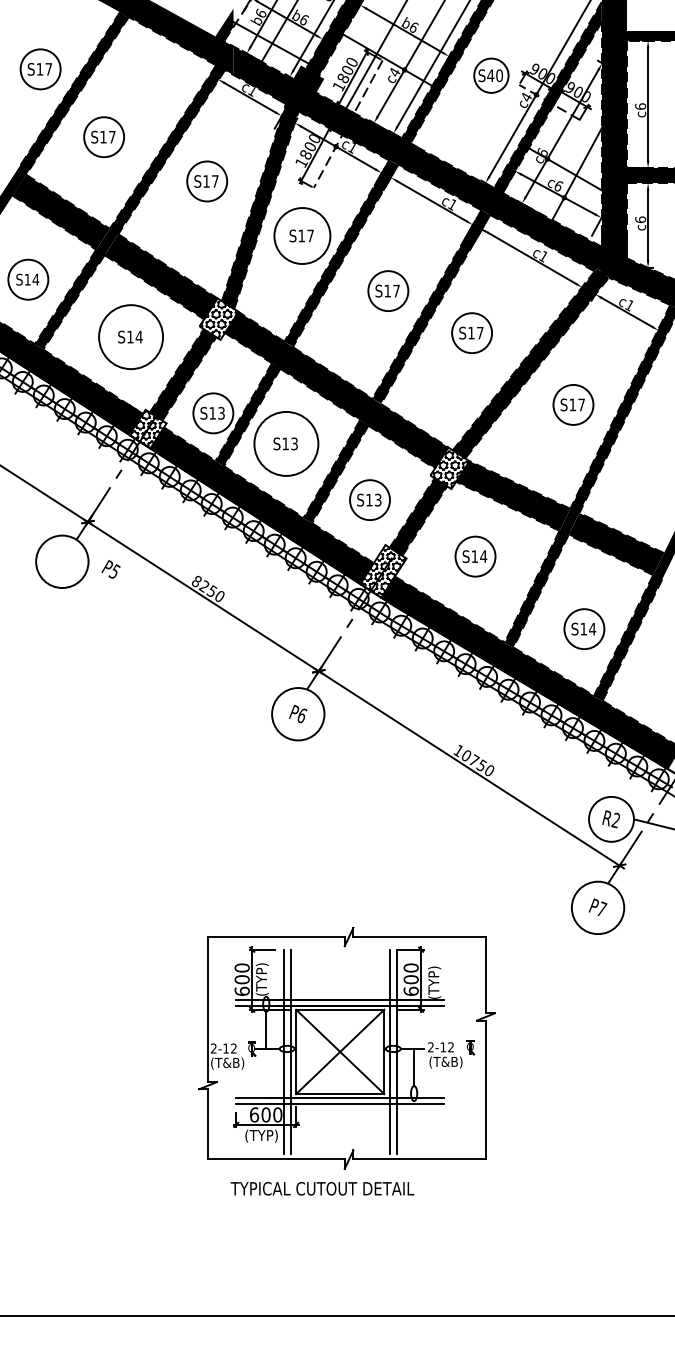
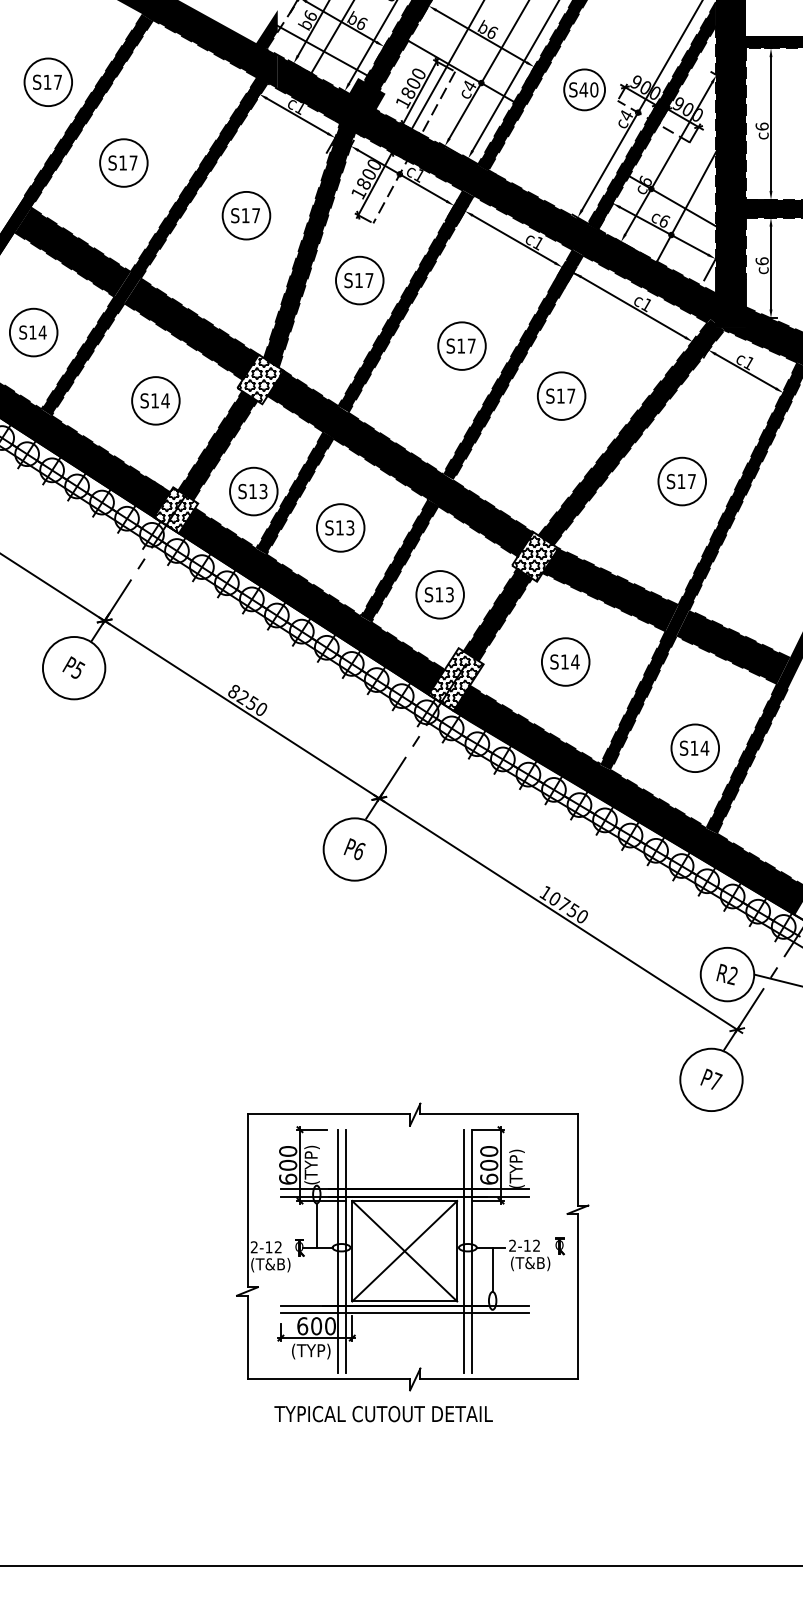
circle: (302, 236) -> (359, 281), size x0.71
circle: (131, 337) -> (156, 401), size x0.62
circle: (286, 443) -> (340, 527), size x0.62
text: (110, 569) -> (73, 667), moved

